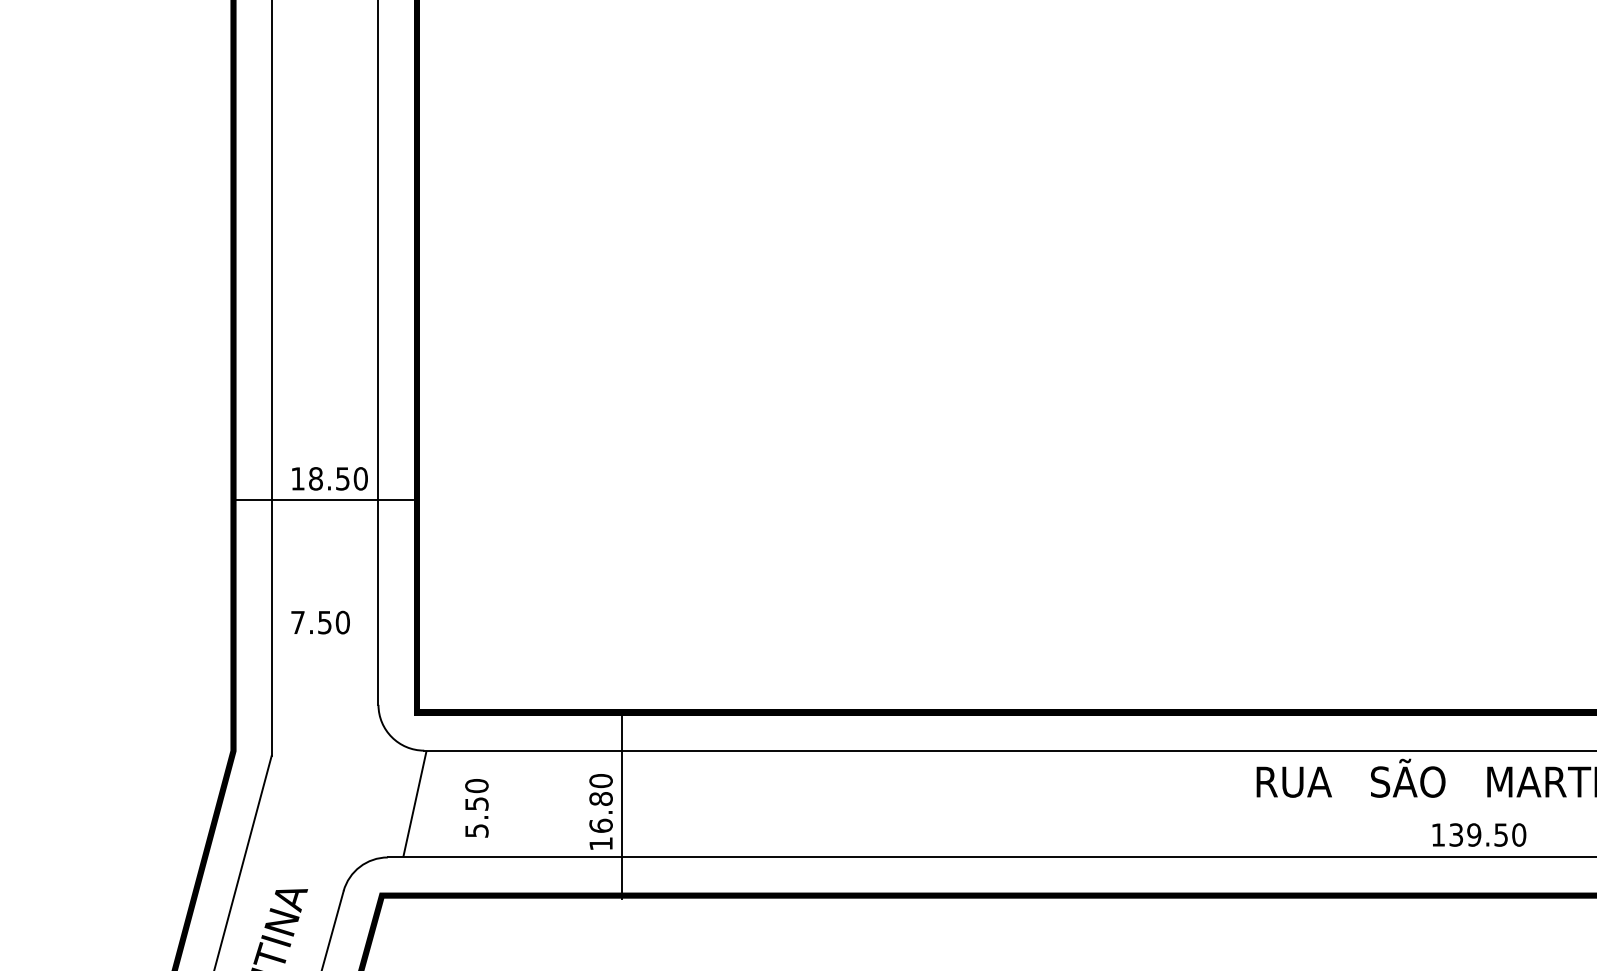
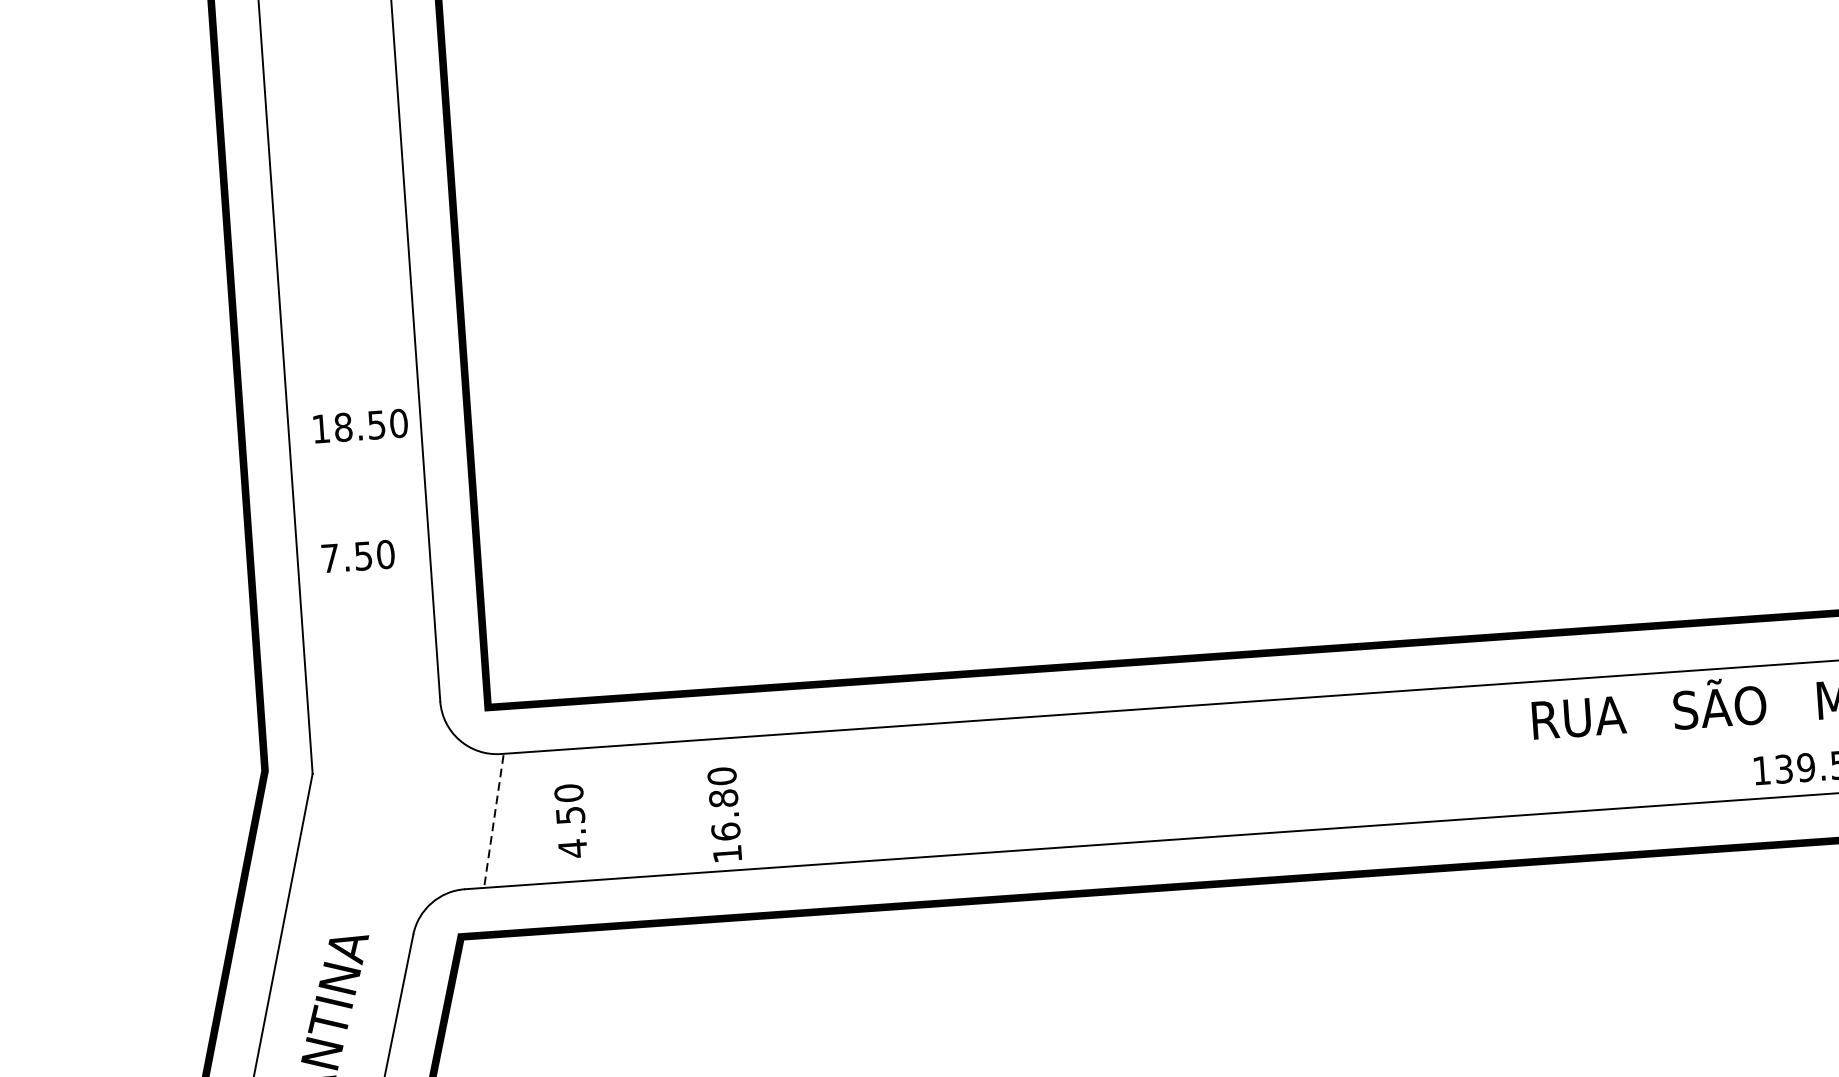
line: (323, 500) -> (354, 453), removed
text: (320, 622) -> (358, 556), moved
line: (414, 803) -> (493, 820), solid -> dashed
line: (622, 805) -> (750, 804), removed
text: (476, 830) -> (572, 848), 5.50 -> 4.50

